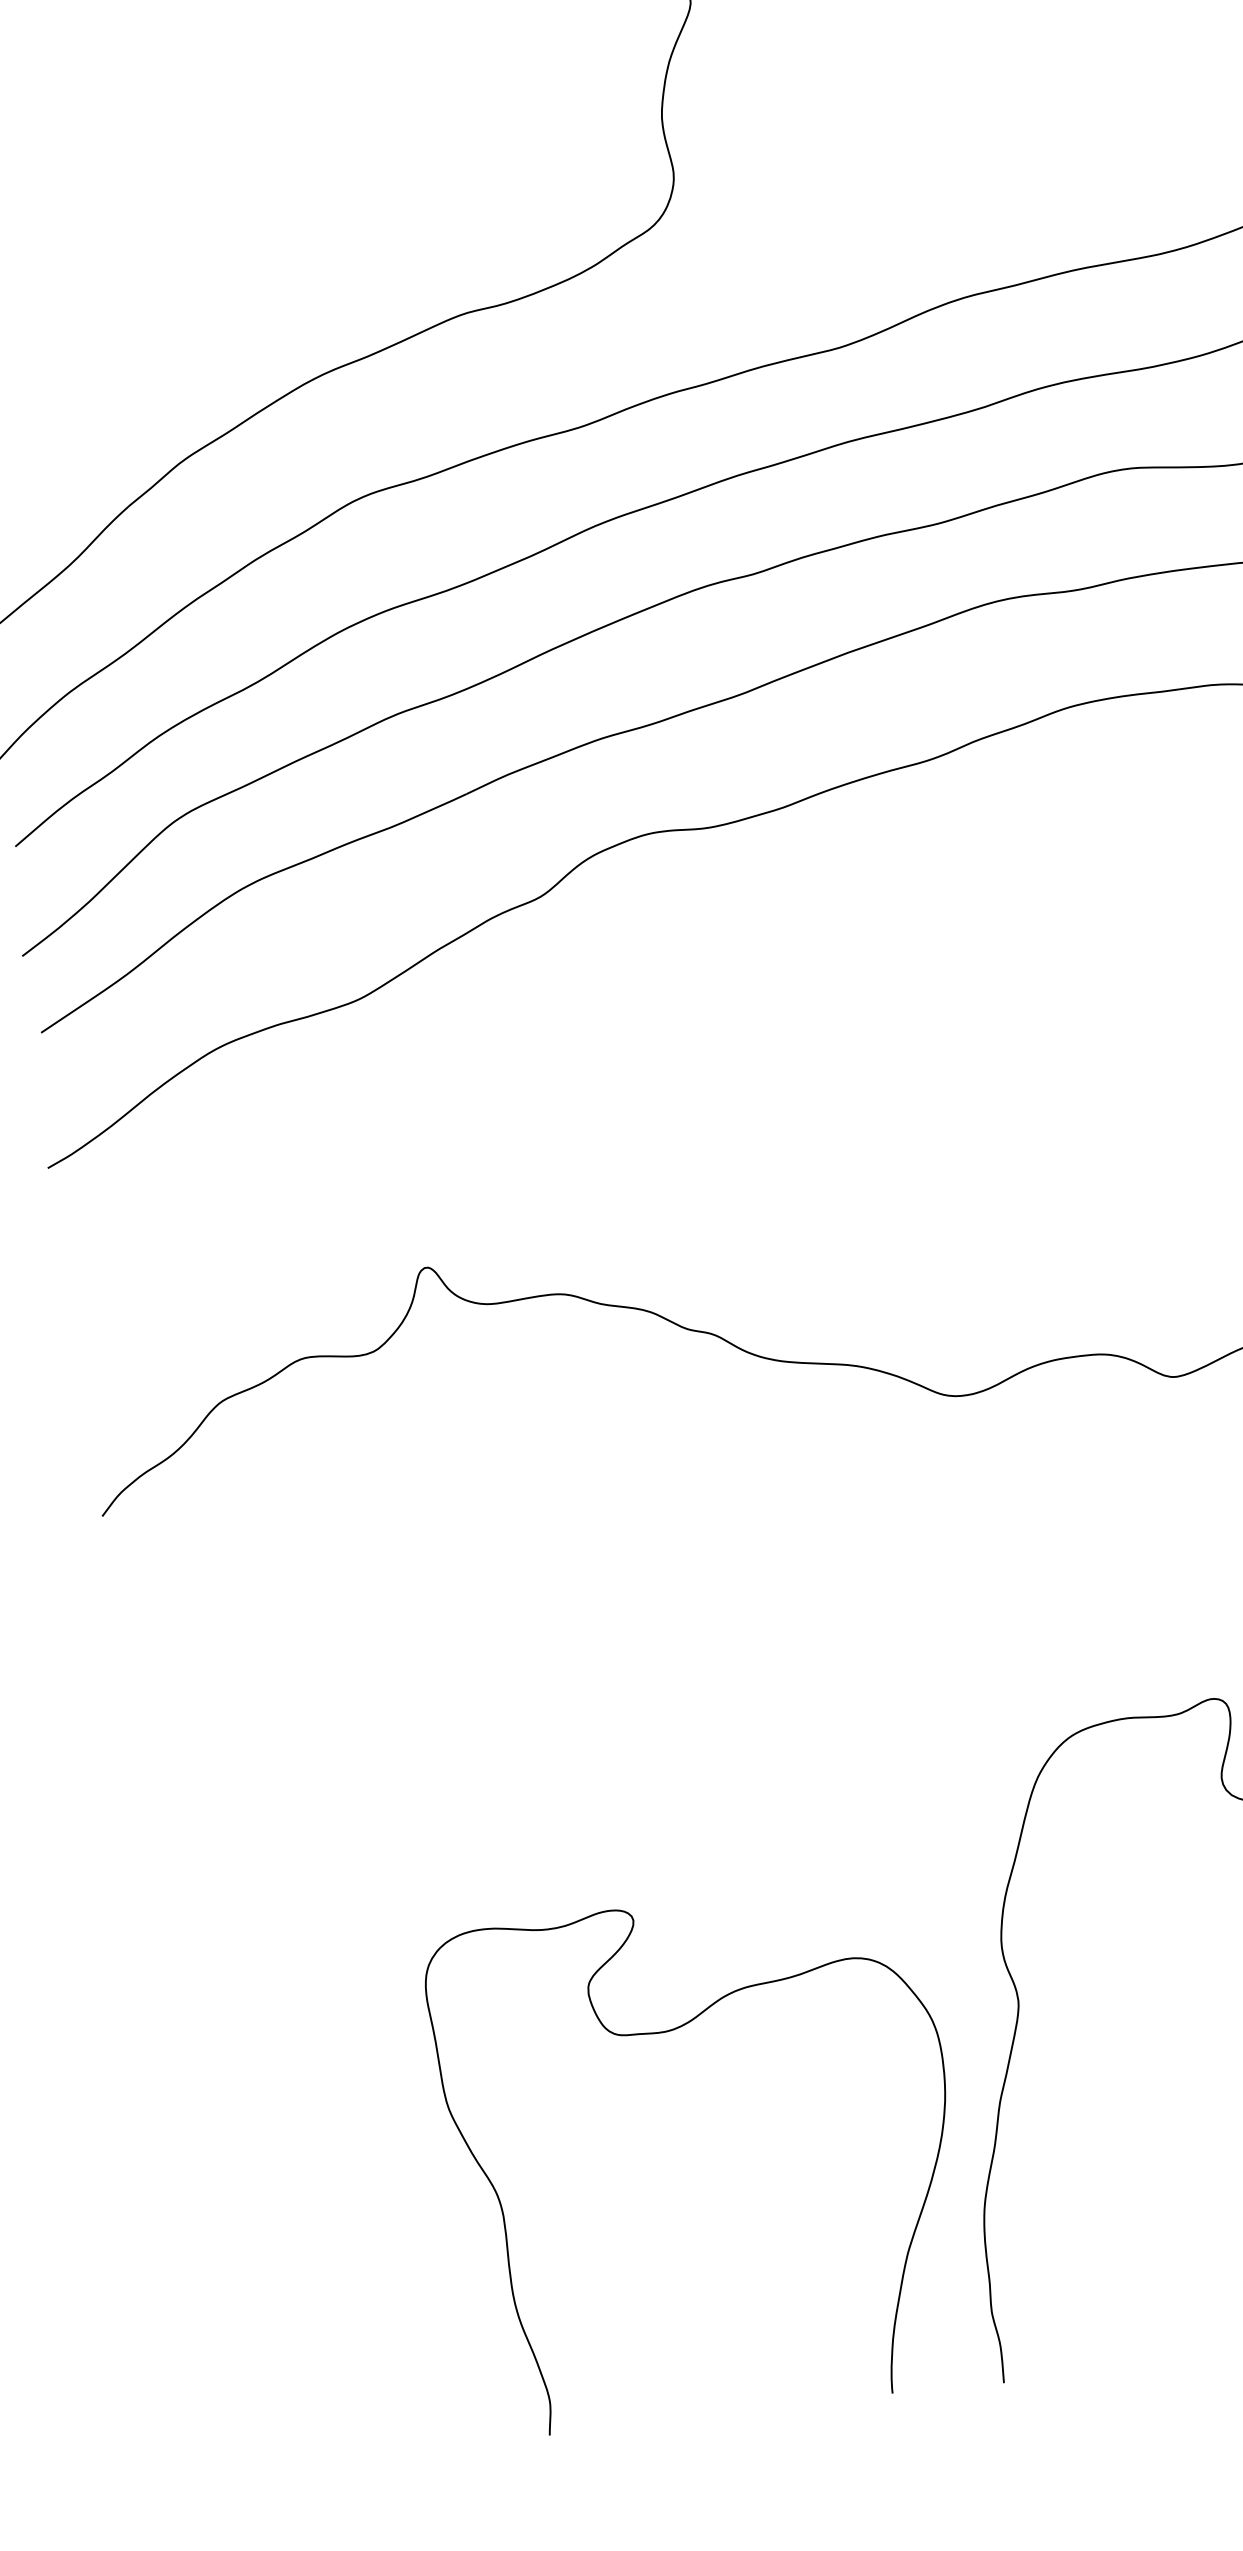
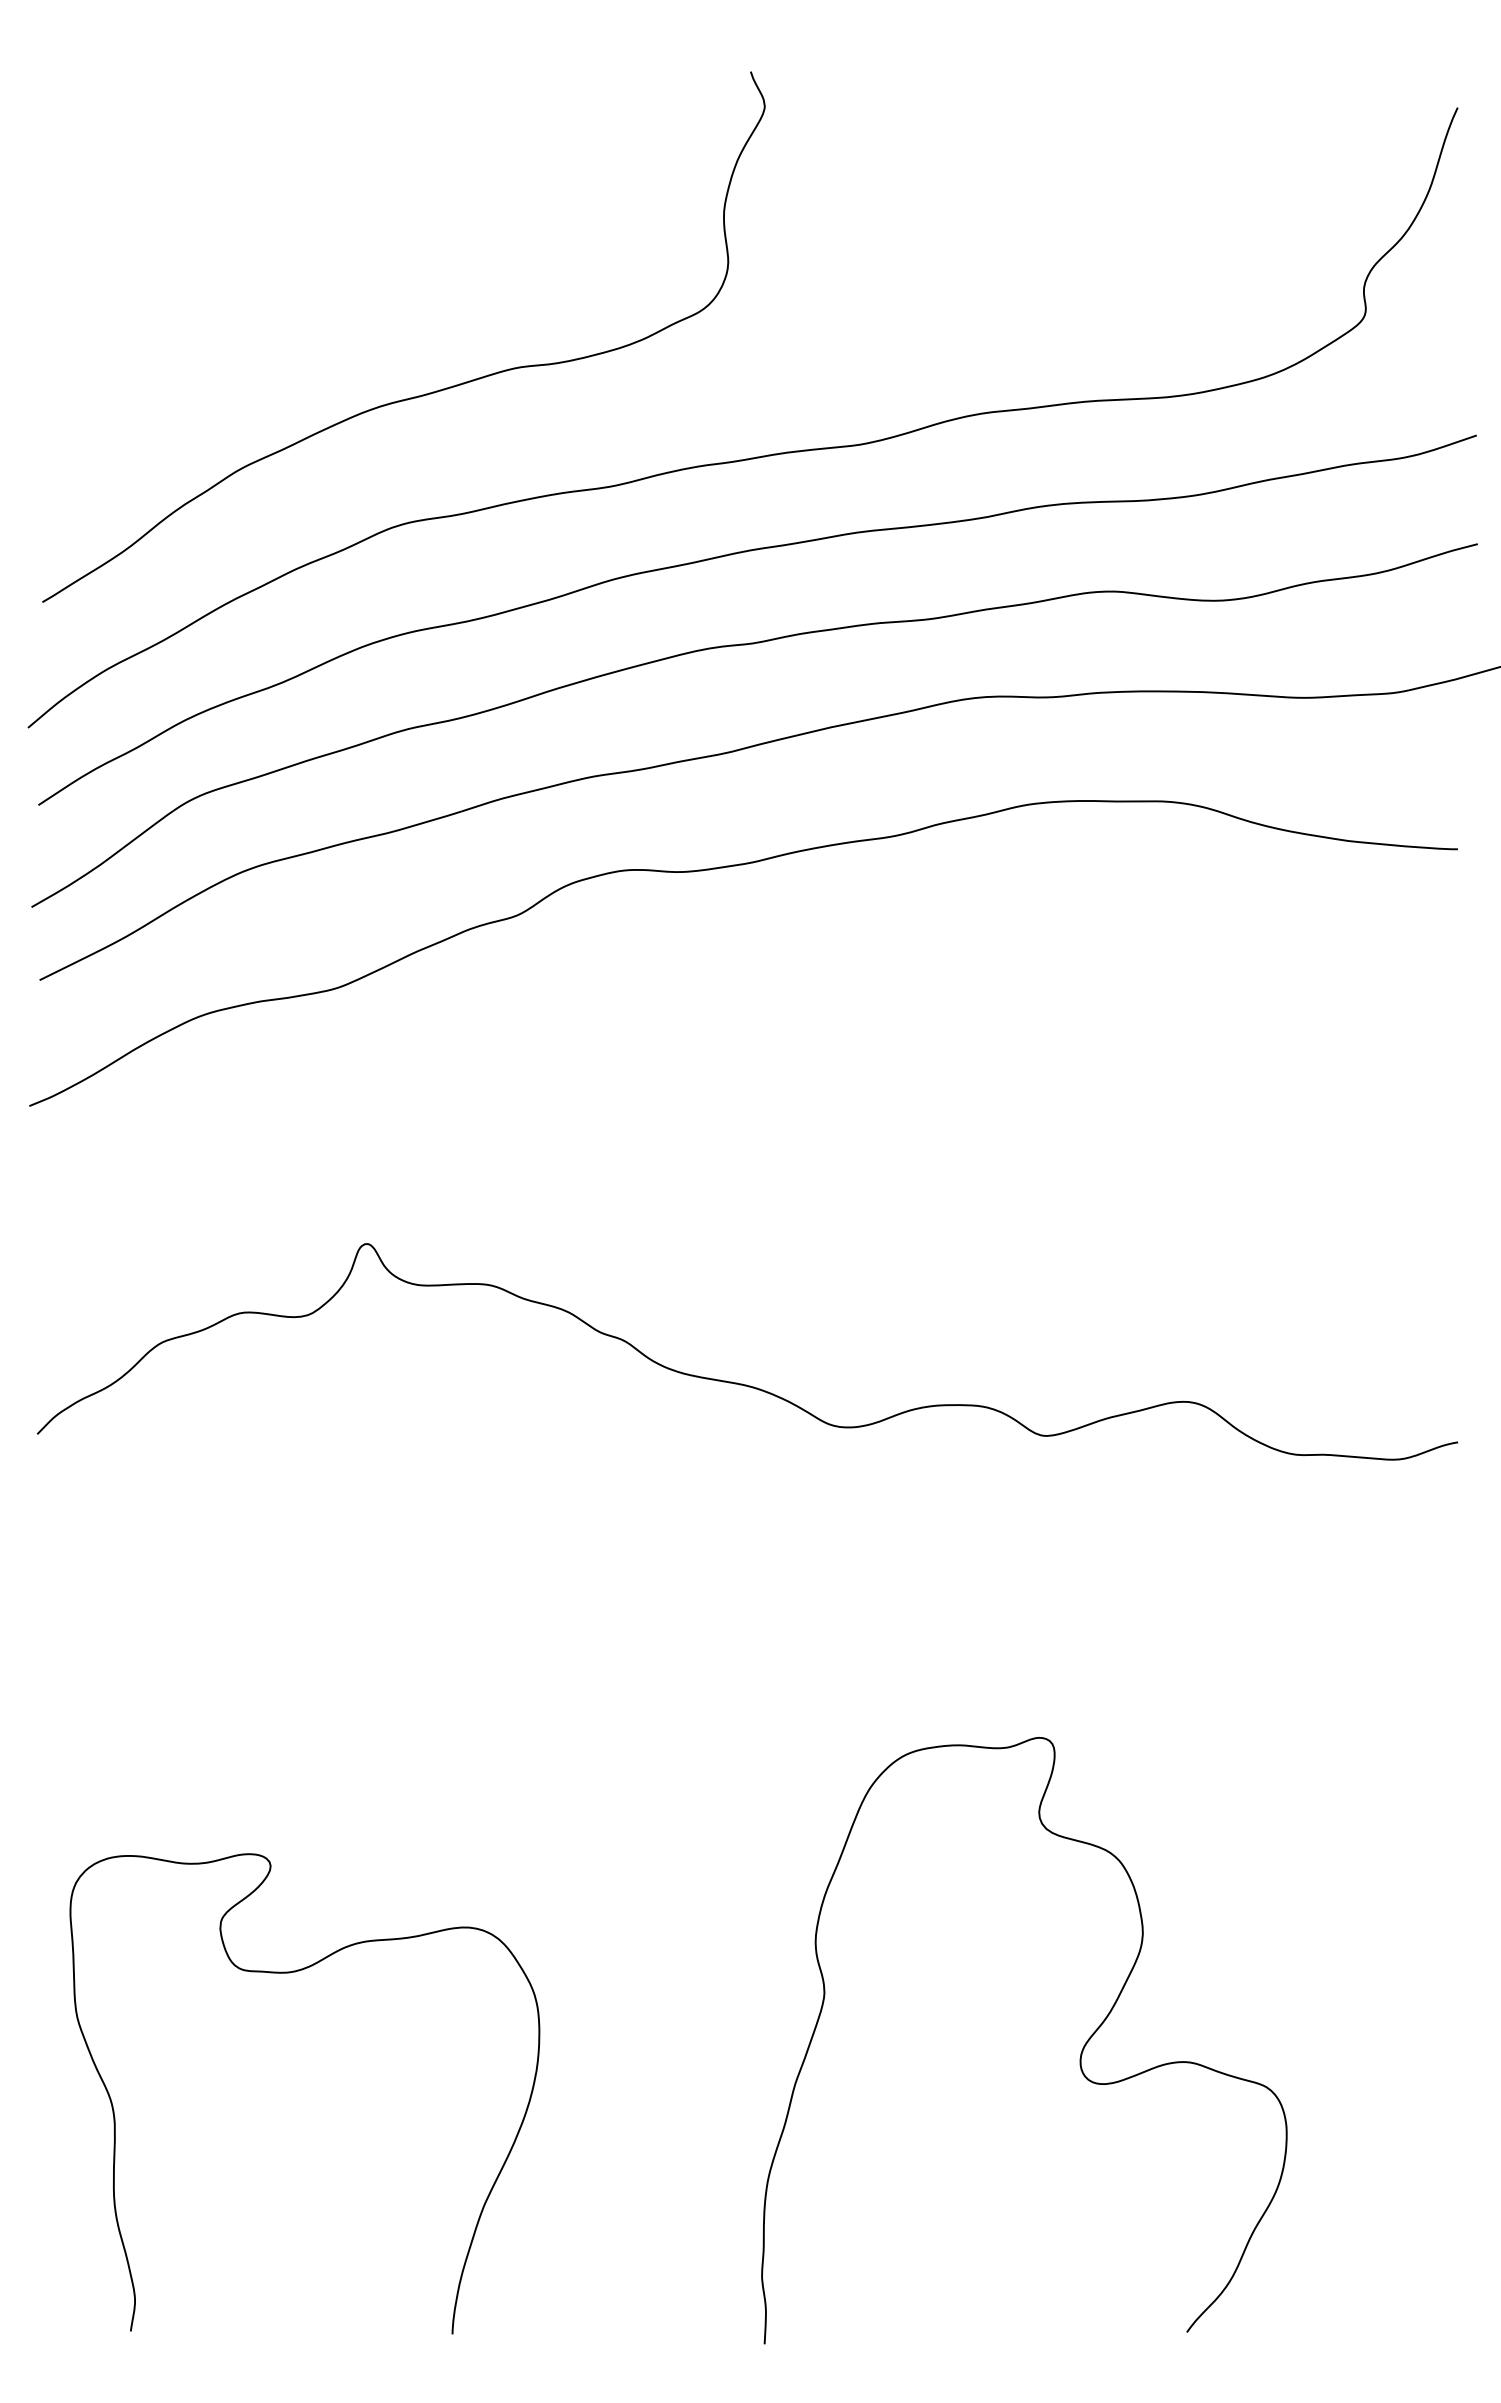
curve: (669, 2032) -> (290, 1973), moved

